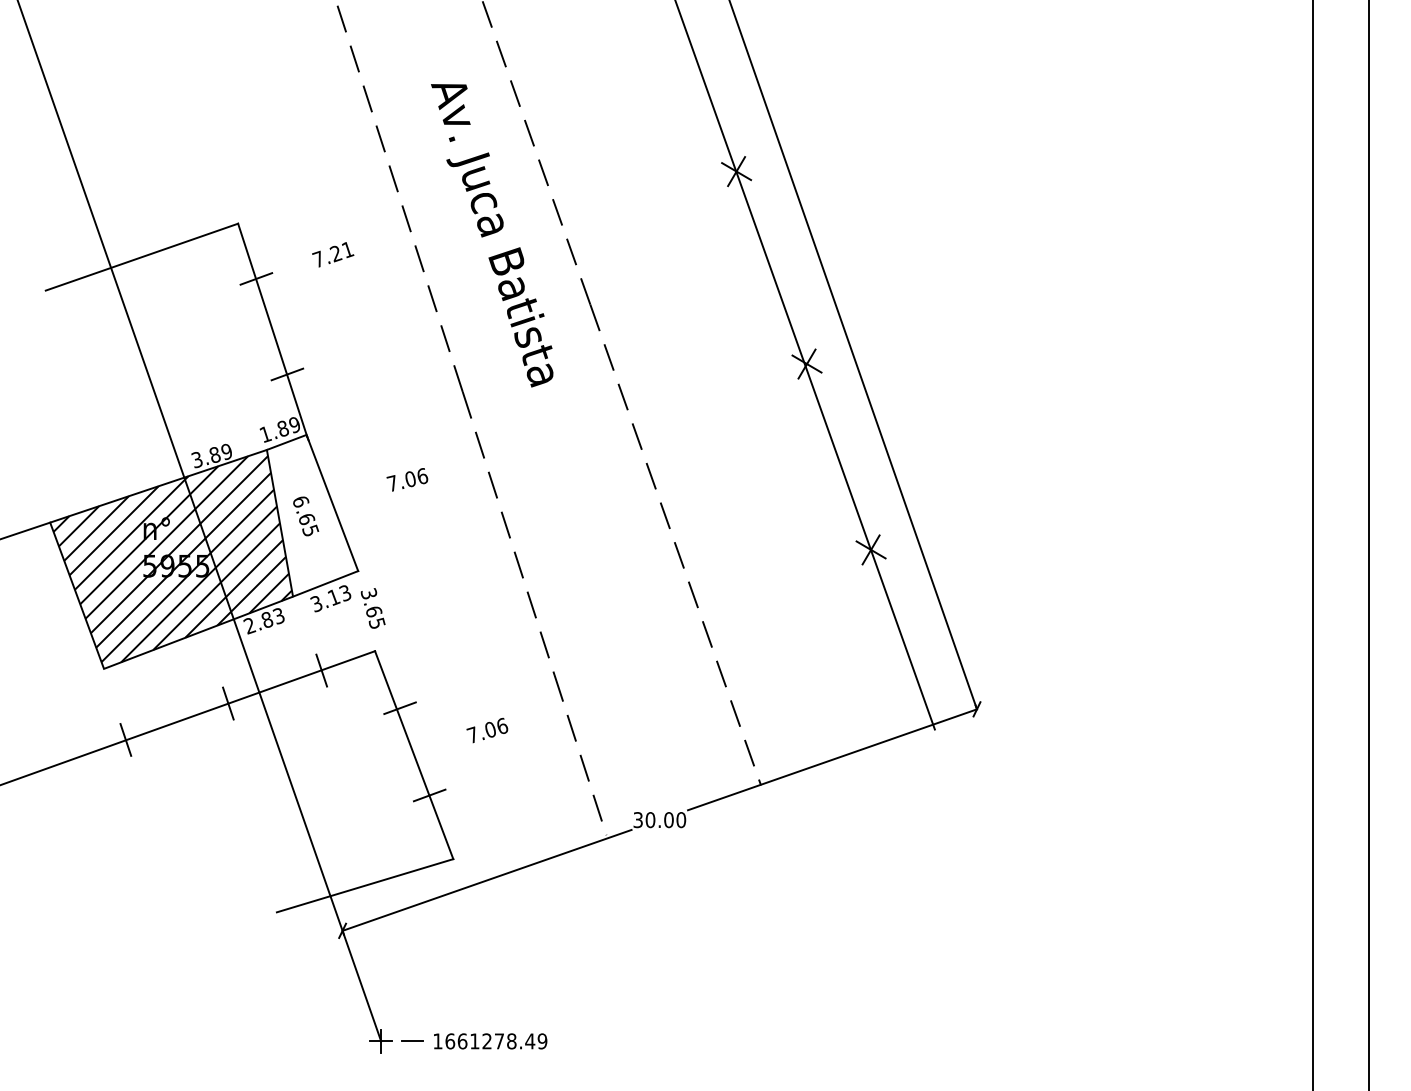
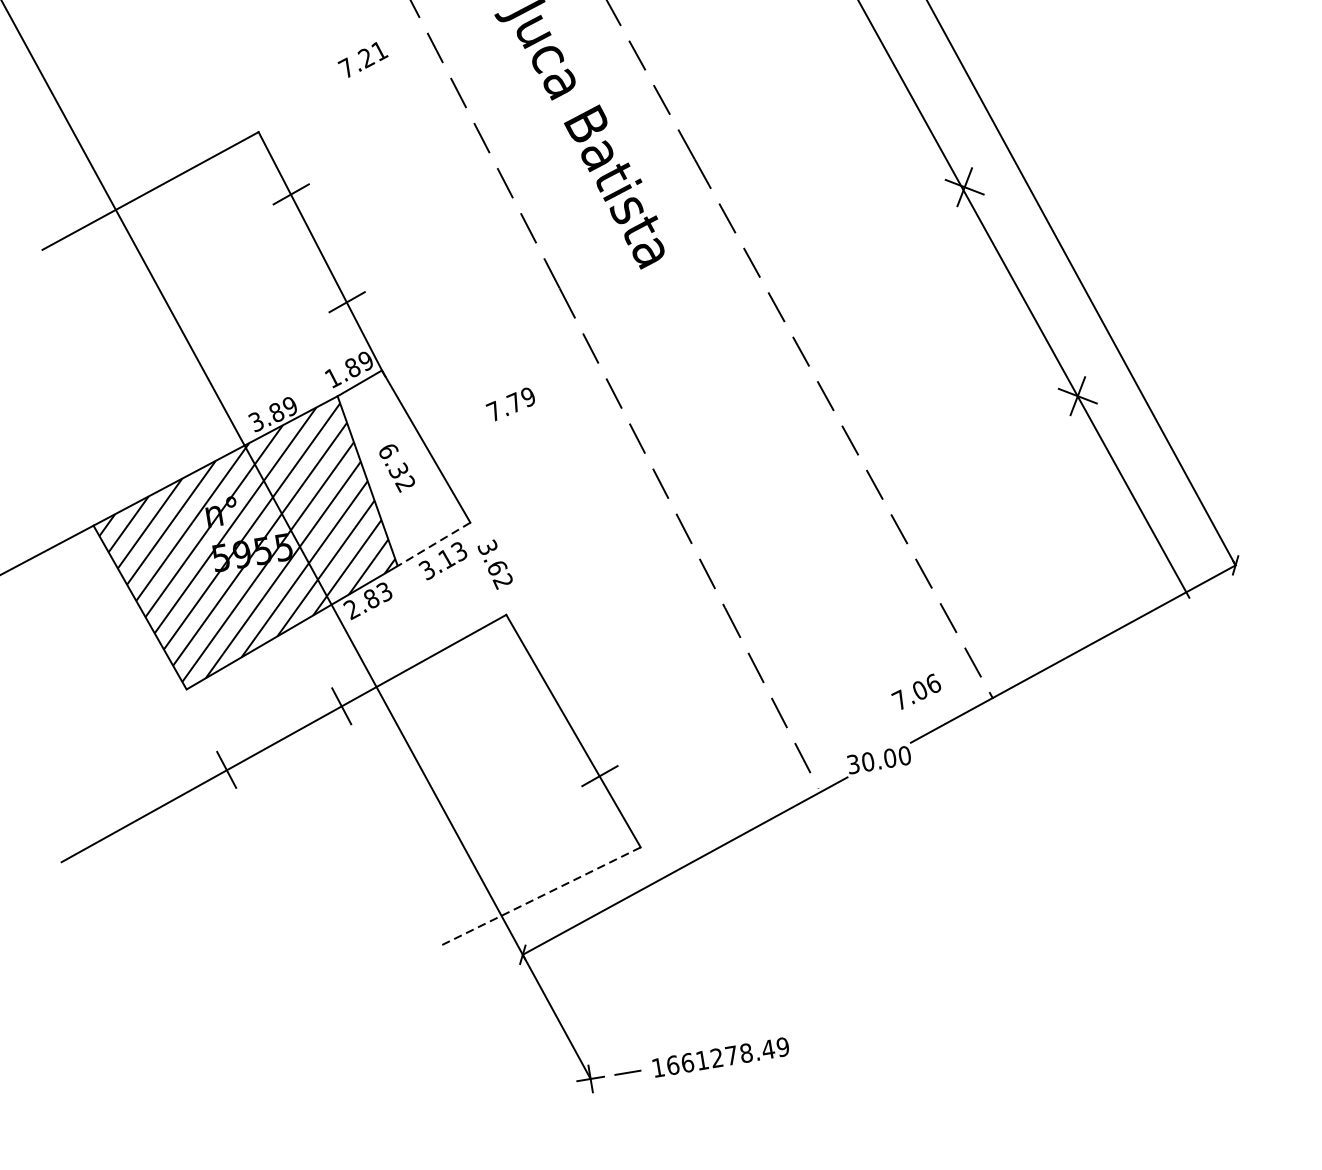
text: (333, 254) -> (363, 59), moved
text: (416, 477) -> (521, 399), 7.06 -> 7.79
text: (308, 525) -> (402, 478), 6.65 -> 6.32
line: (325, 584) -> (434, 545), solid -> dashed
text: (376, 623) -> (502, 581), 3.65 -> 3.62
line: (321, 670) -> (446, 648), removed
line: (399, 708) -> (546, 678), removed
text: (487, 730) -> (916, 691), moved
line: (364, 885) -> (539, 896), solid -> dashed

